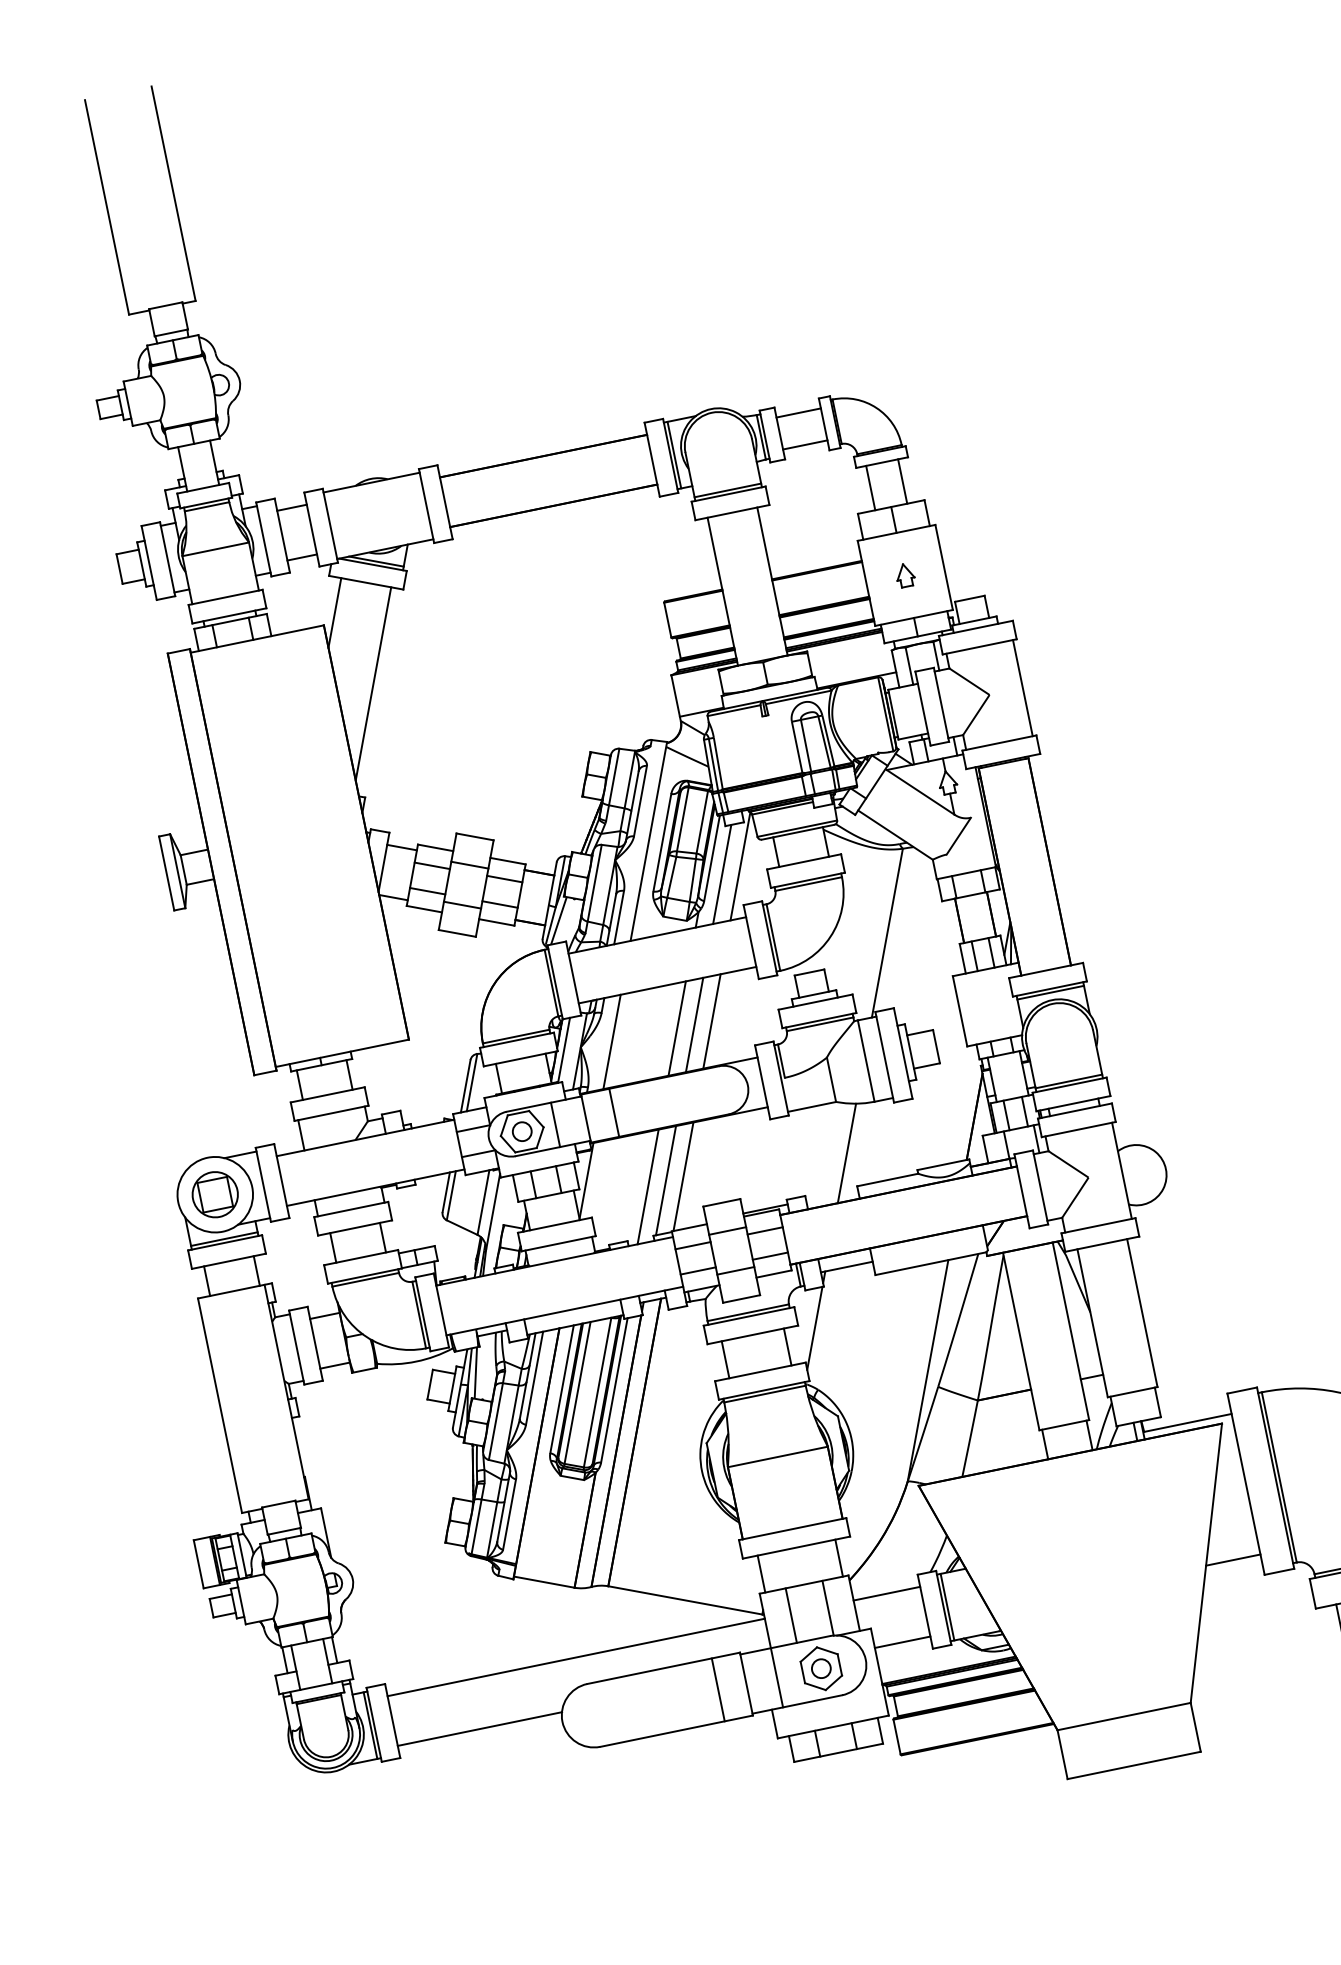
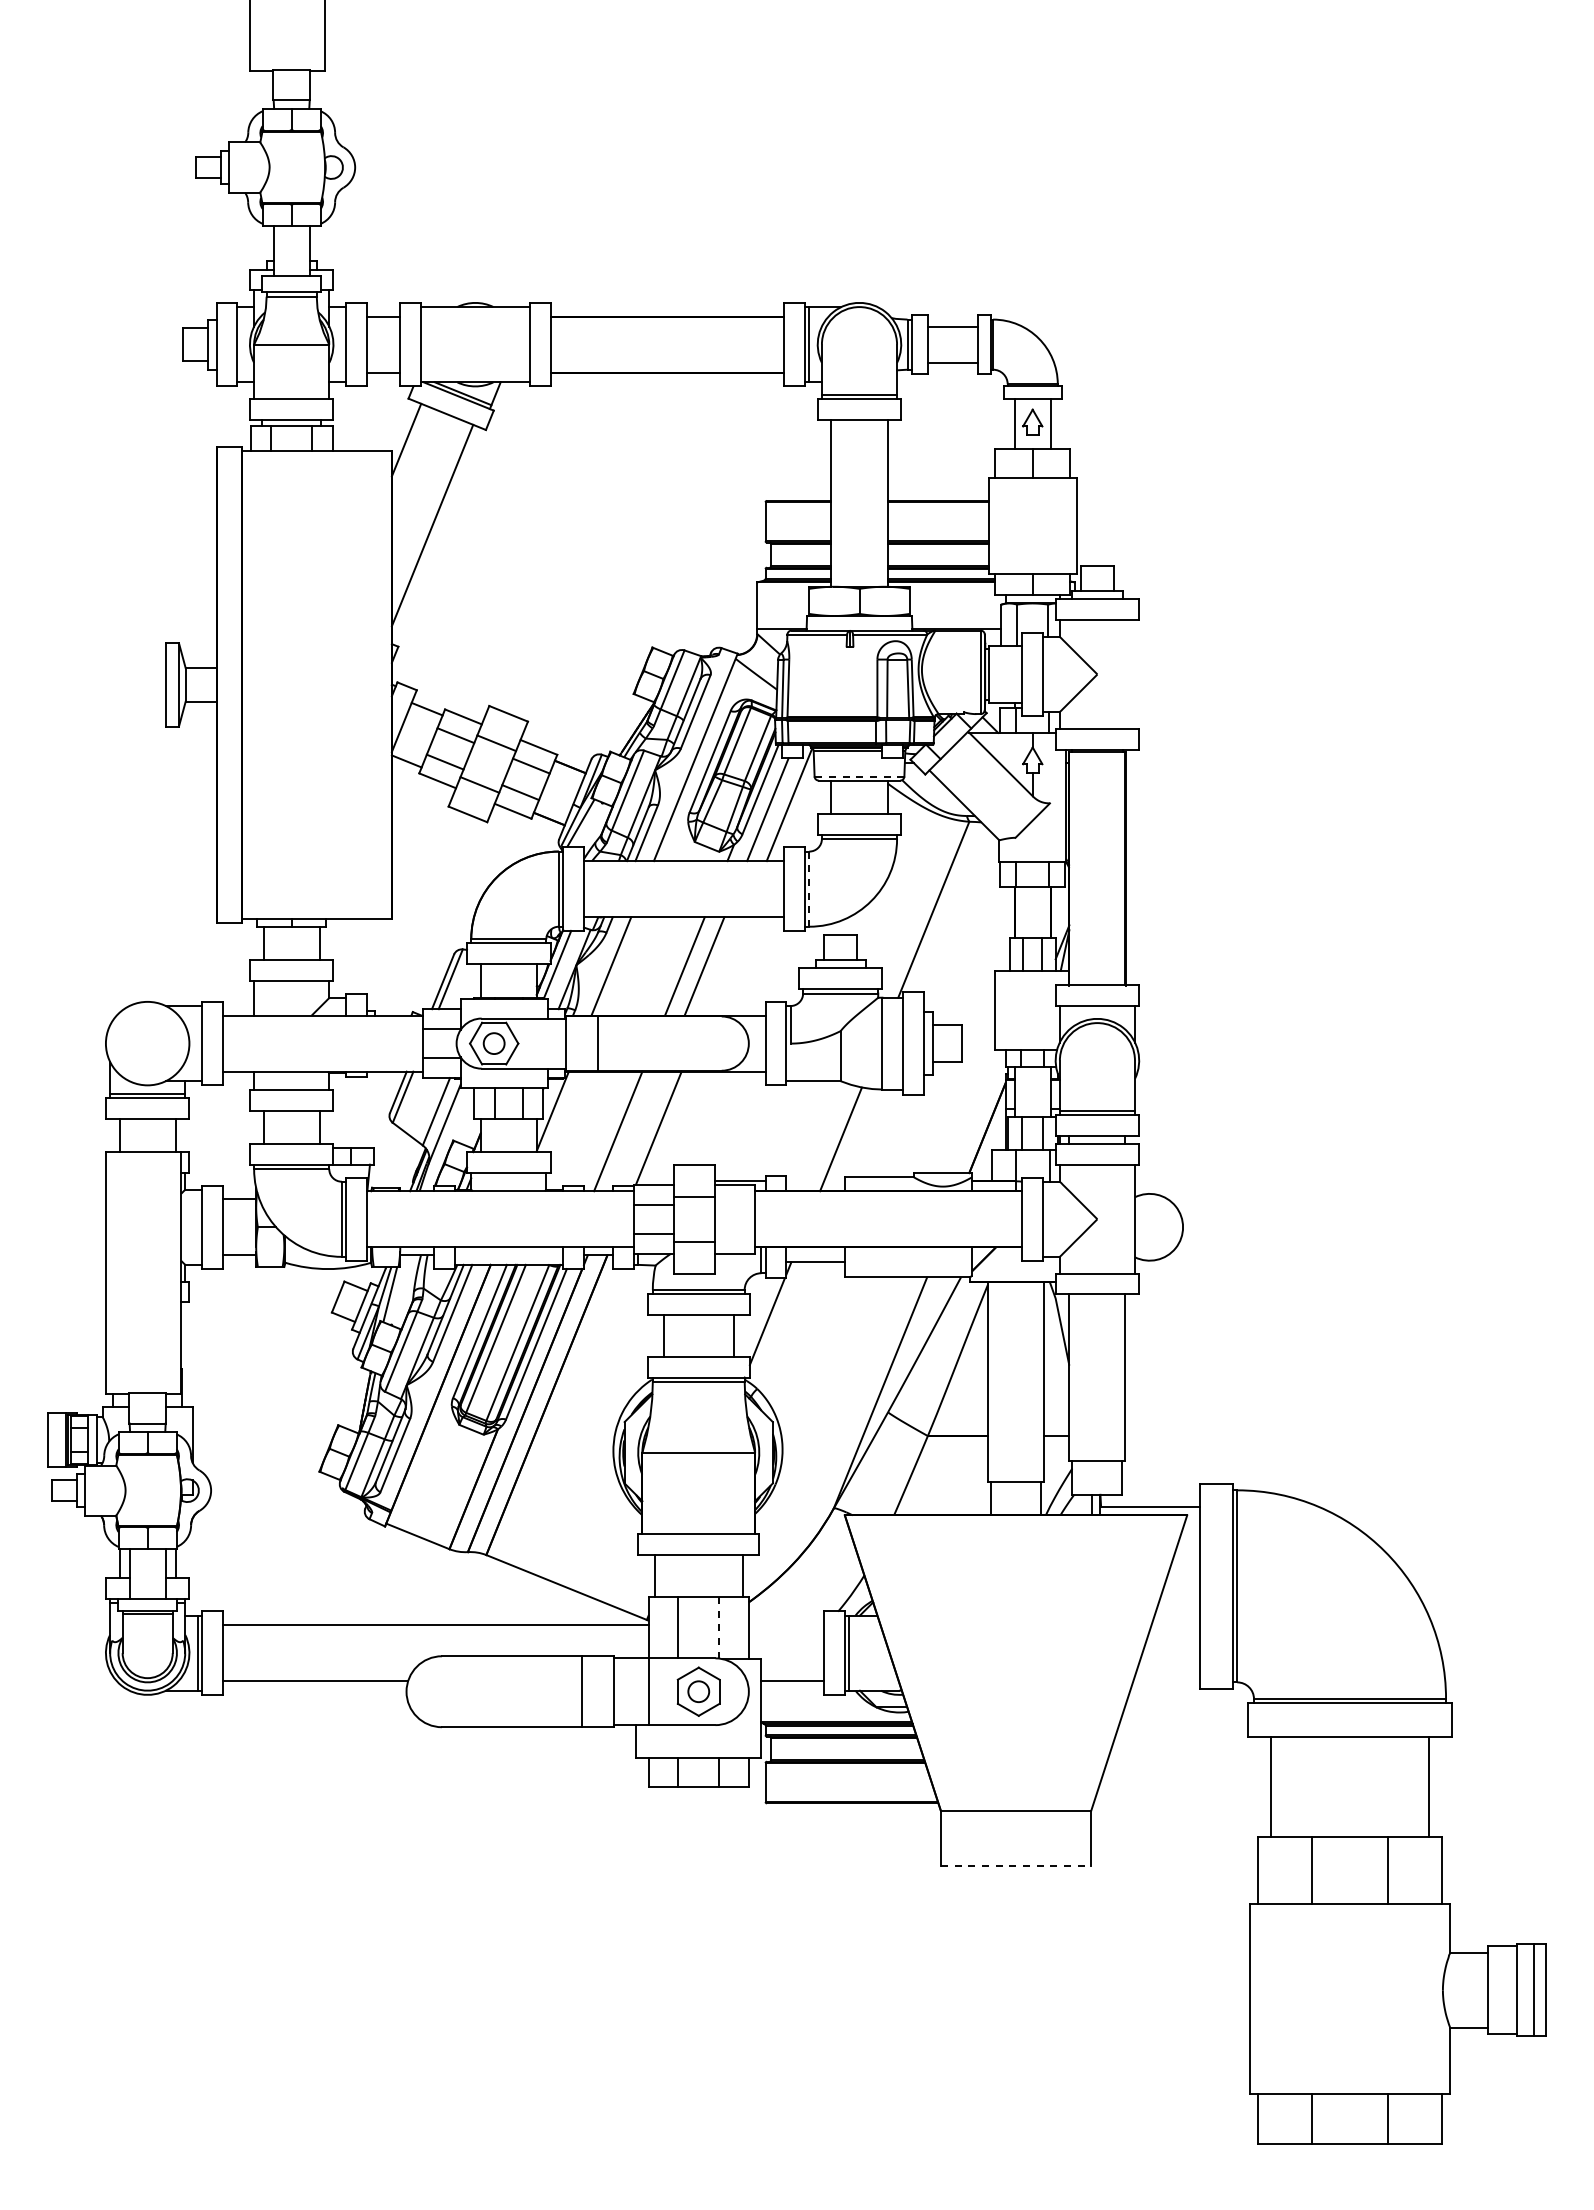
part: (904, 574) -> (1032, 421), moved
line: (1023, 688) -> (1135, 674), removed
line: (797, 828) -> (859, 776), solid -> dashed
line: (773, 937) -> (809, 889), solid -> dashed
line: (1050, 992) -> (1097, 1010), removed
line: (712, 1021) -> (724, 966), removed
line: (555, 1124) -> (531, 1043), removed
line: (666, 1180) -> (639, 1128), removed
part: (215, 1194) -> (147, 1043), removed
line: (765, 1231) -> (735, 1205), removed
line: (770, 1256) -> (735, 1233), removed
line: (1232, 1560) -> (1168, 1665), removed
line: (887, 1594) -> (786, 1625), removed
line: (828, 1608) -> (719, 1627), solid -> dashed
line: (1134, 1765) -> (1016, 1866), solid -> dashed

